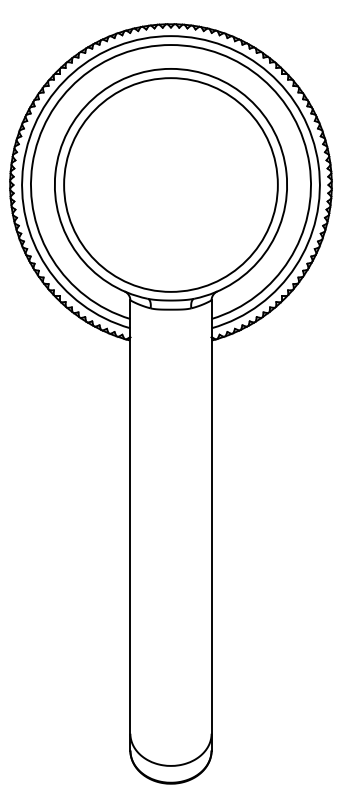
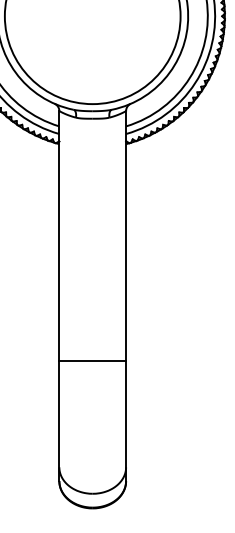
line: (170, 604) -> (92, 361), added

